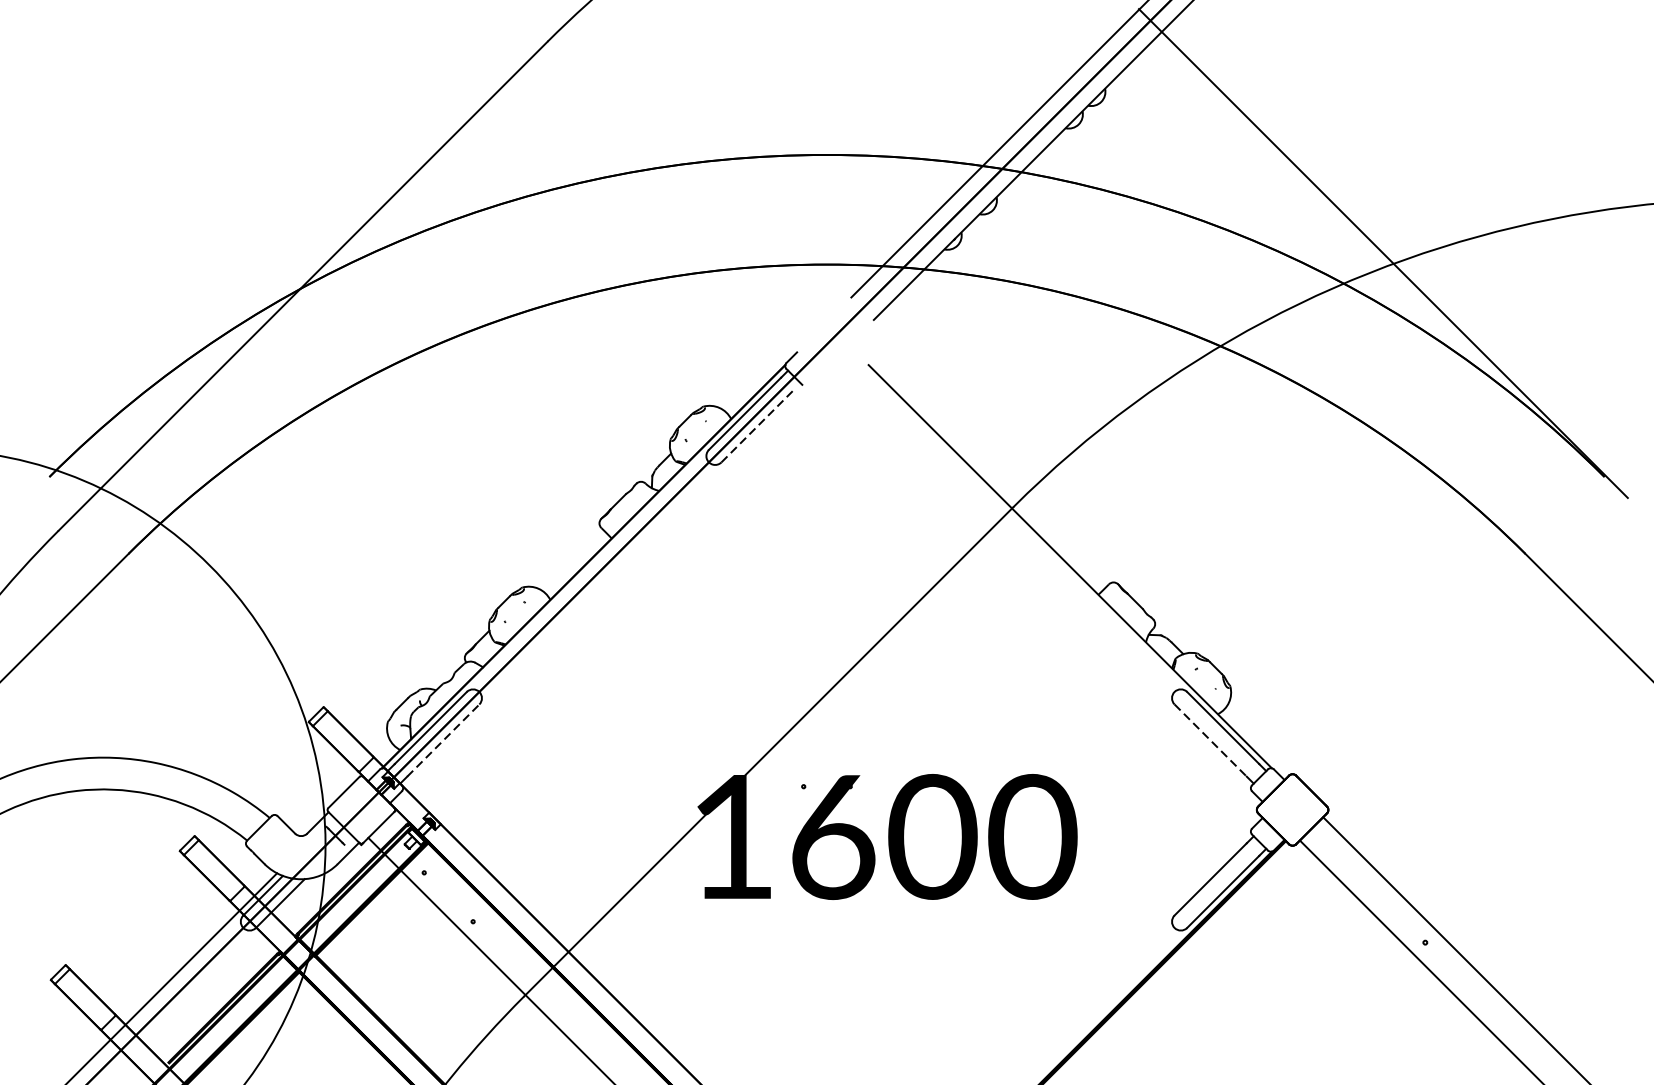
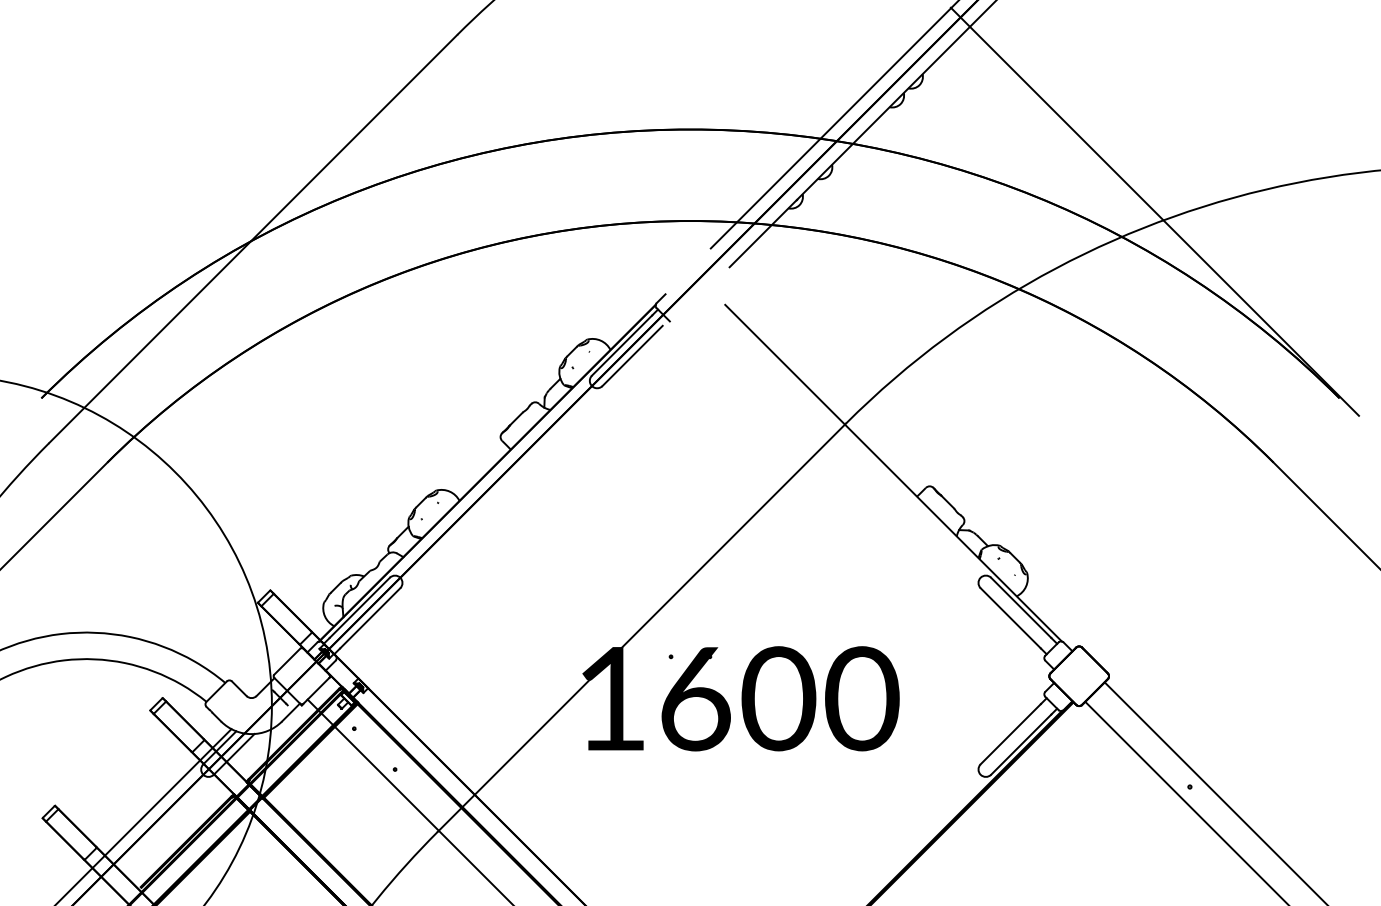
line: (757, 426) -> (632, 356), dashed -> solid
line: (443, 740) -> (370, 618), dashed -> solid
line: (1210, 740) -> (1010, 618), dashed -> solid

